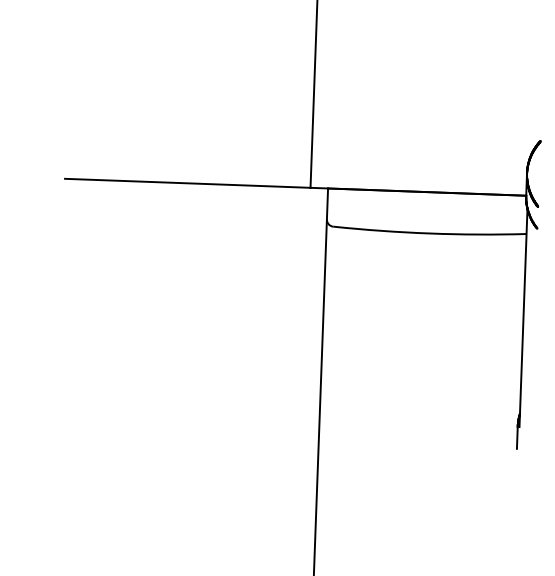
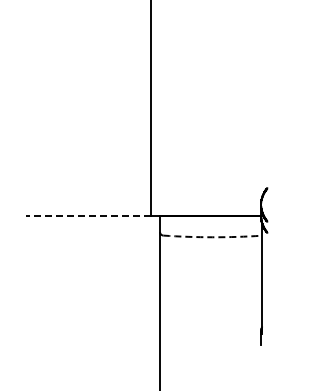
line: (187, 183) -> (88, 216), solid -> dashed
arc: (429, 233) -> (212, 237), solid -> dashed

